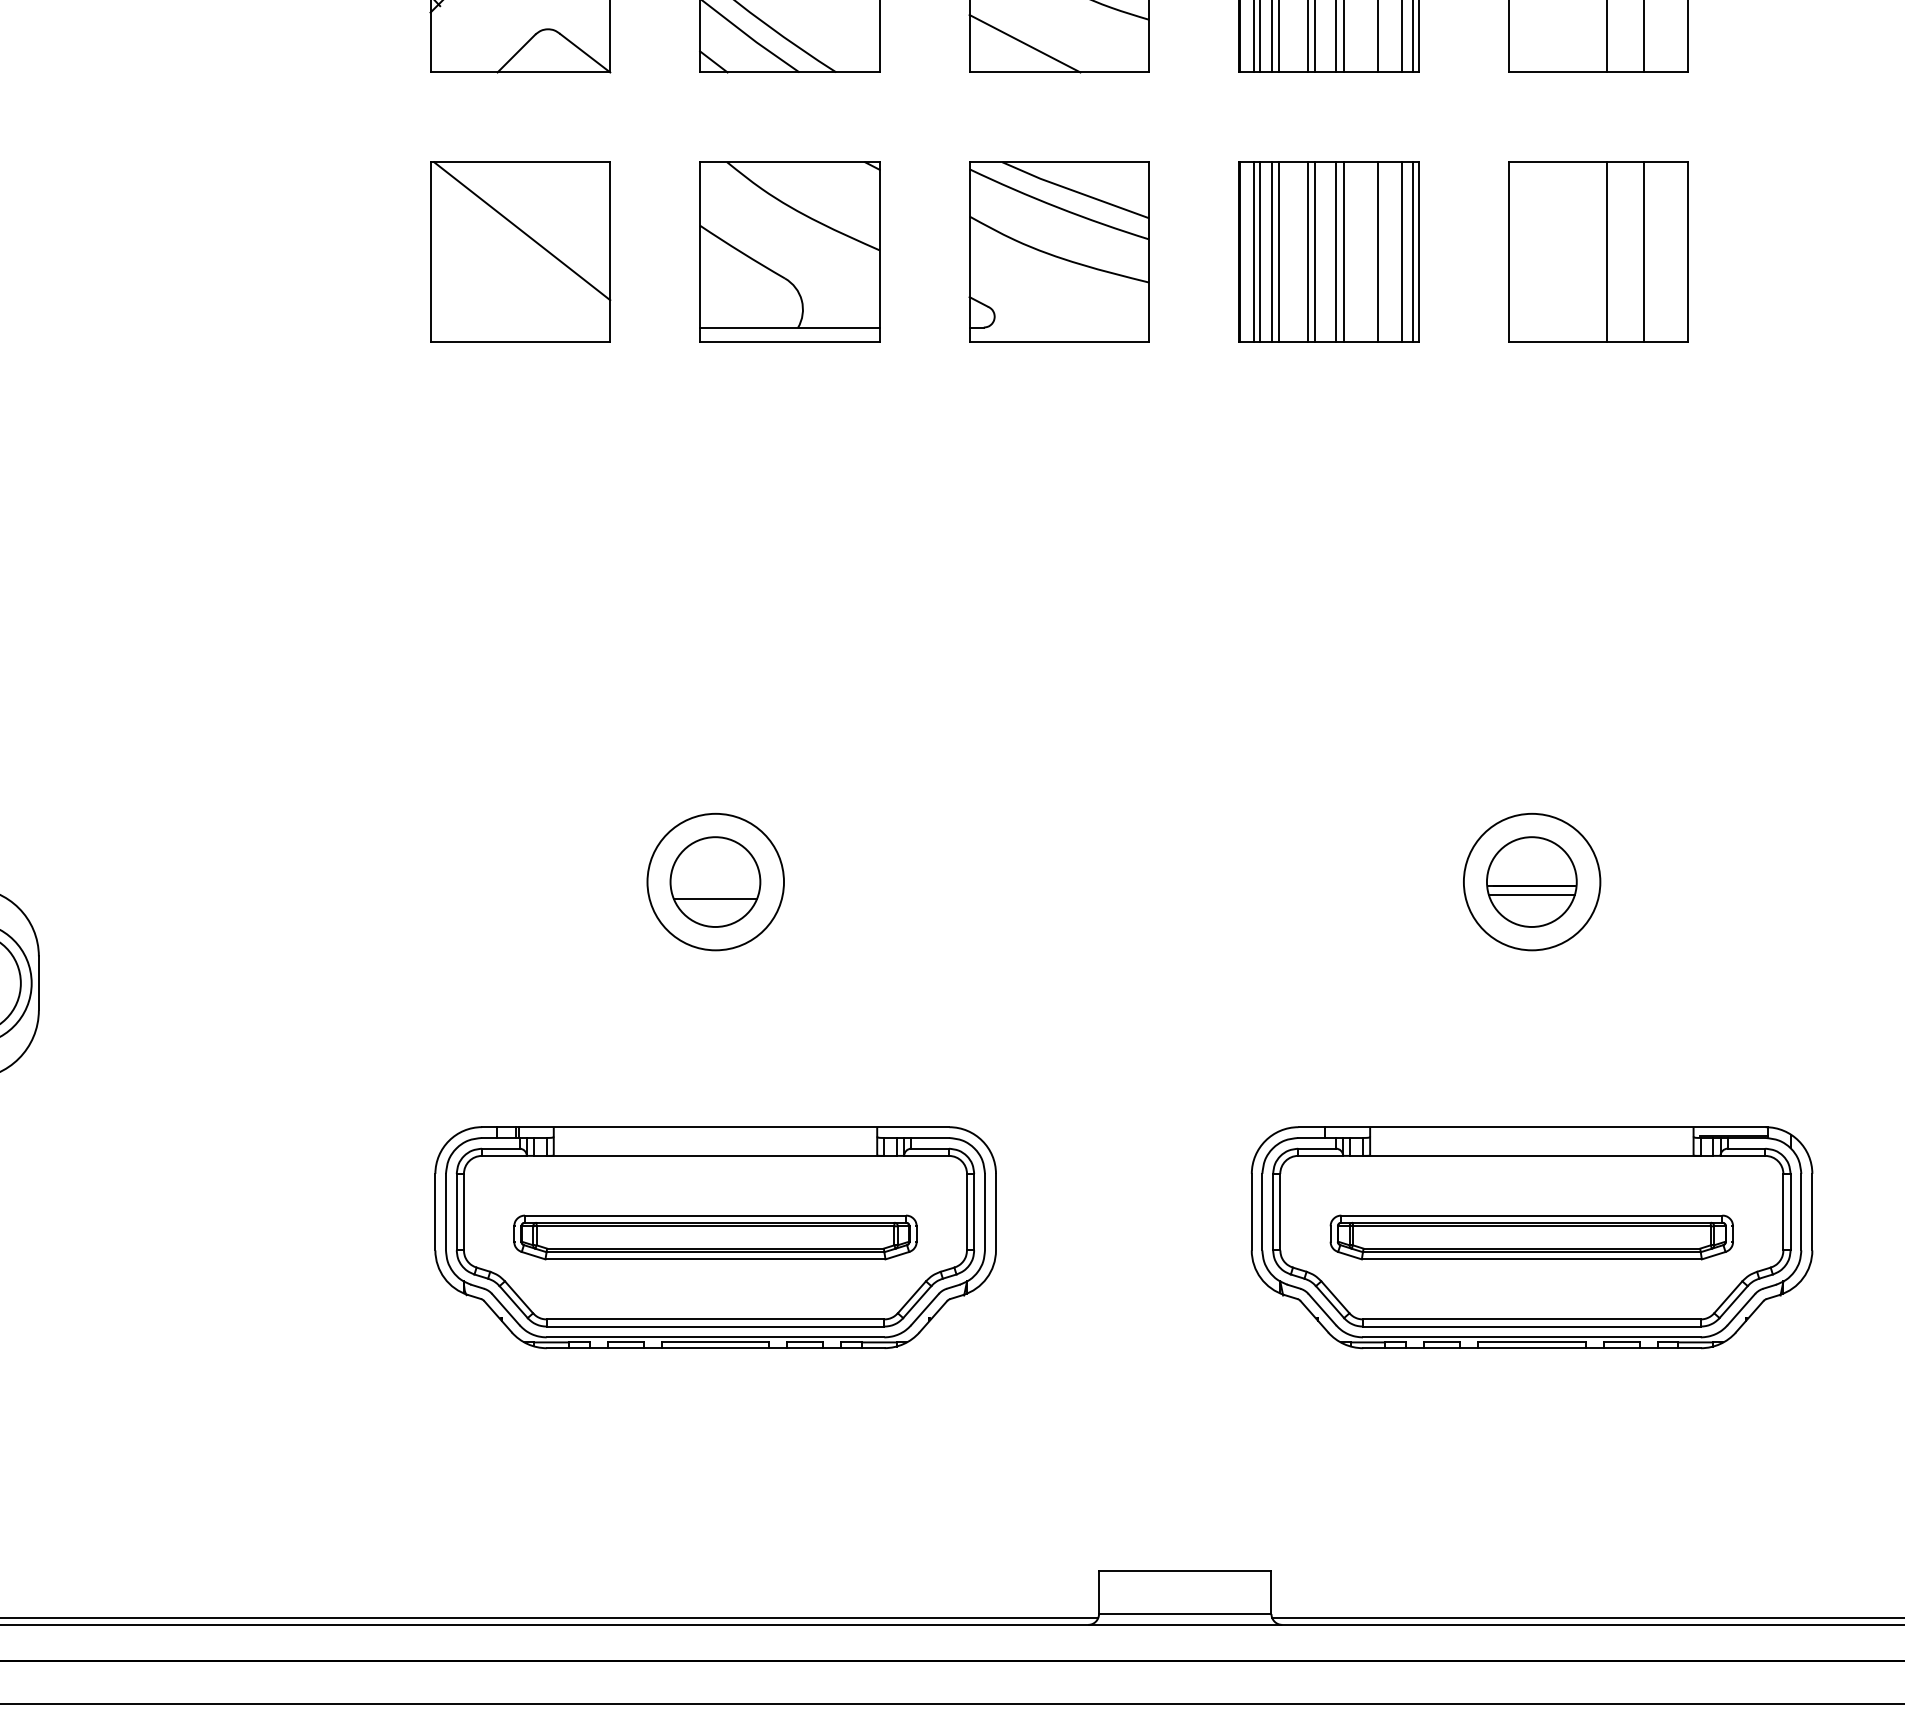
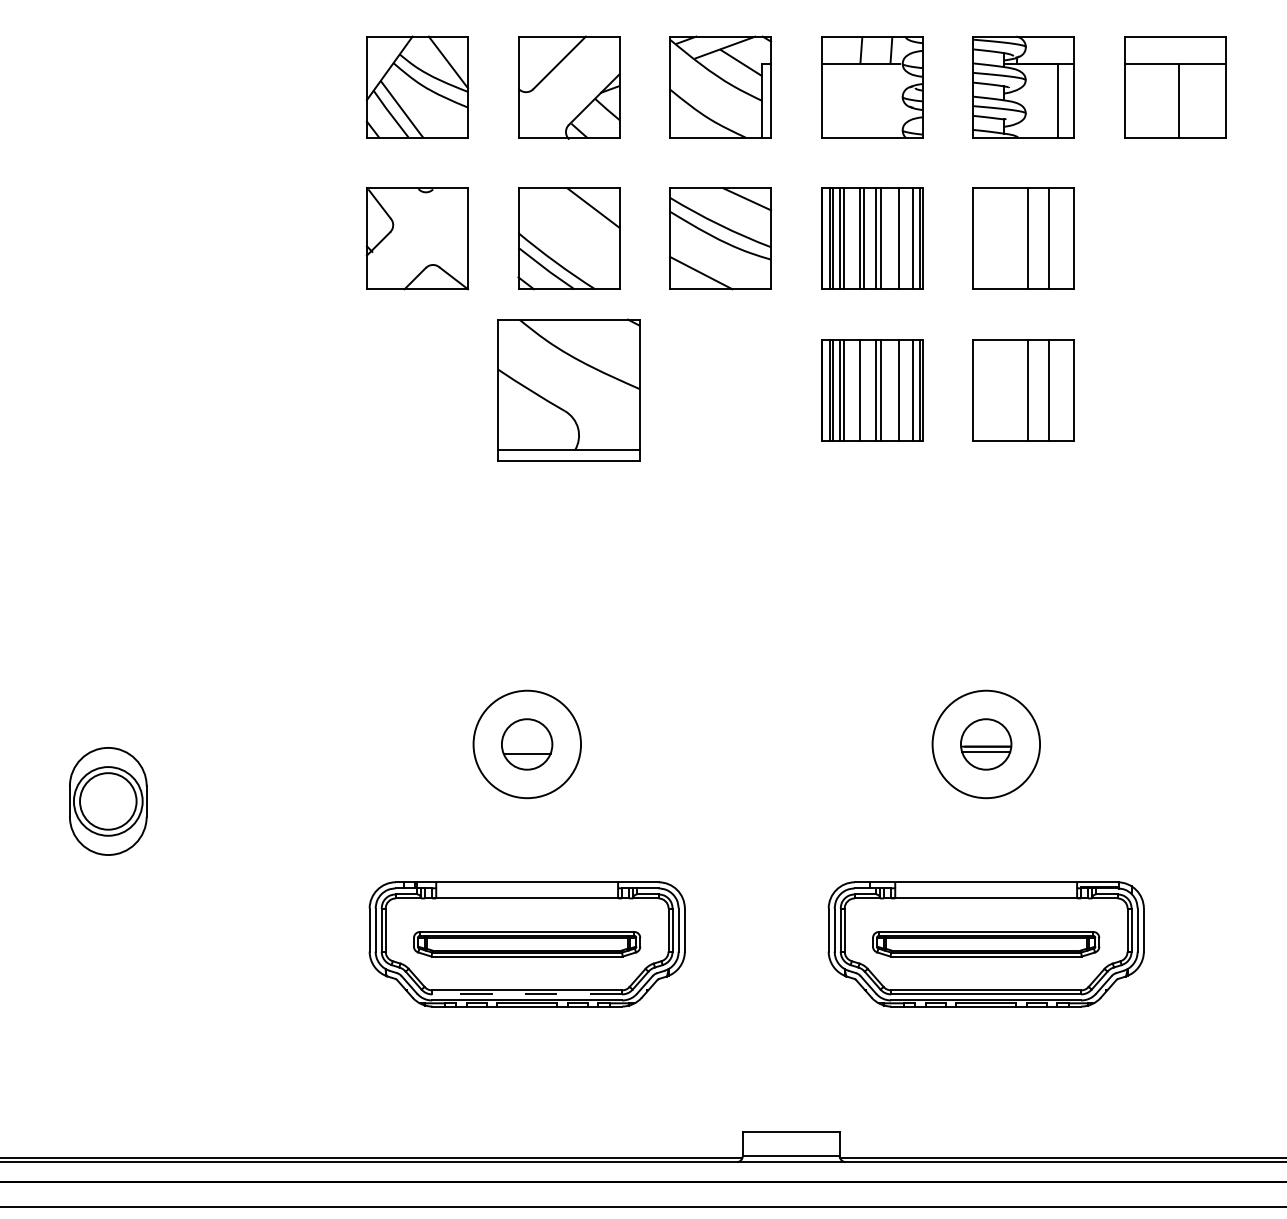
part: (520, 250) -> (417, 389), removed
part: (790, 250) -> (569, 389), size x1.4
line: (1315, 250) -> (864, 389), removed
part: (1059, 252) -> (720, 390), removed
circle: (714, 882) -> (526, 744), size x1.4
circle: (1530, 882) -> (985, 744), size x1.4
line: (716, 1326) -> (527, 994), solid -> dashed

